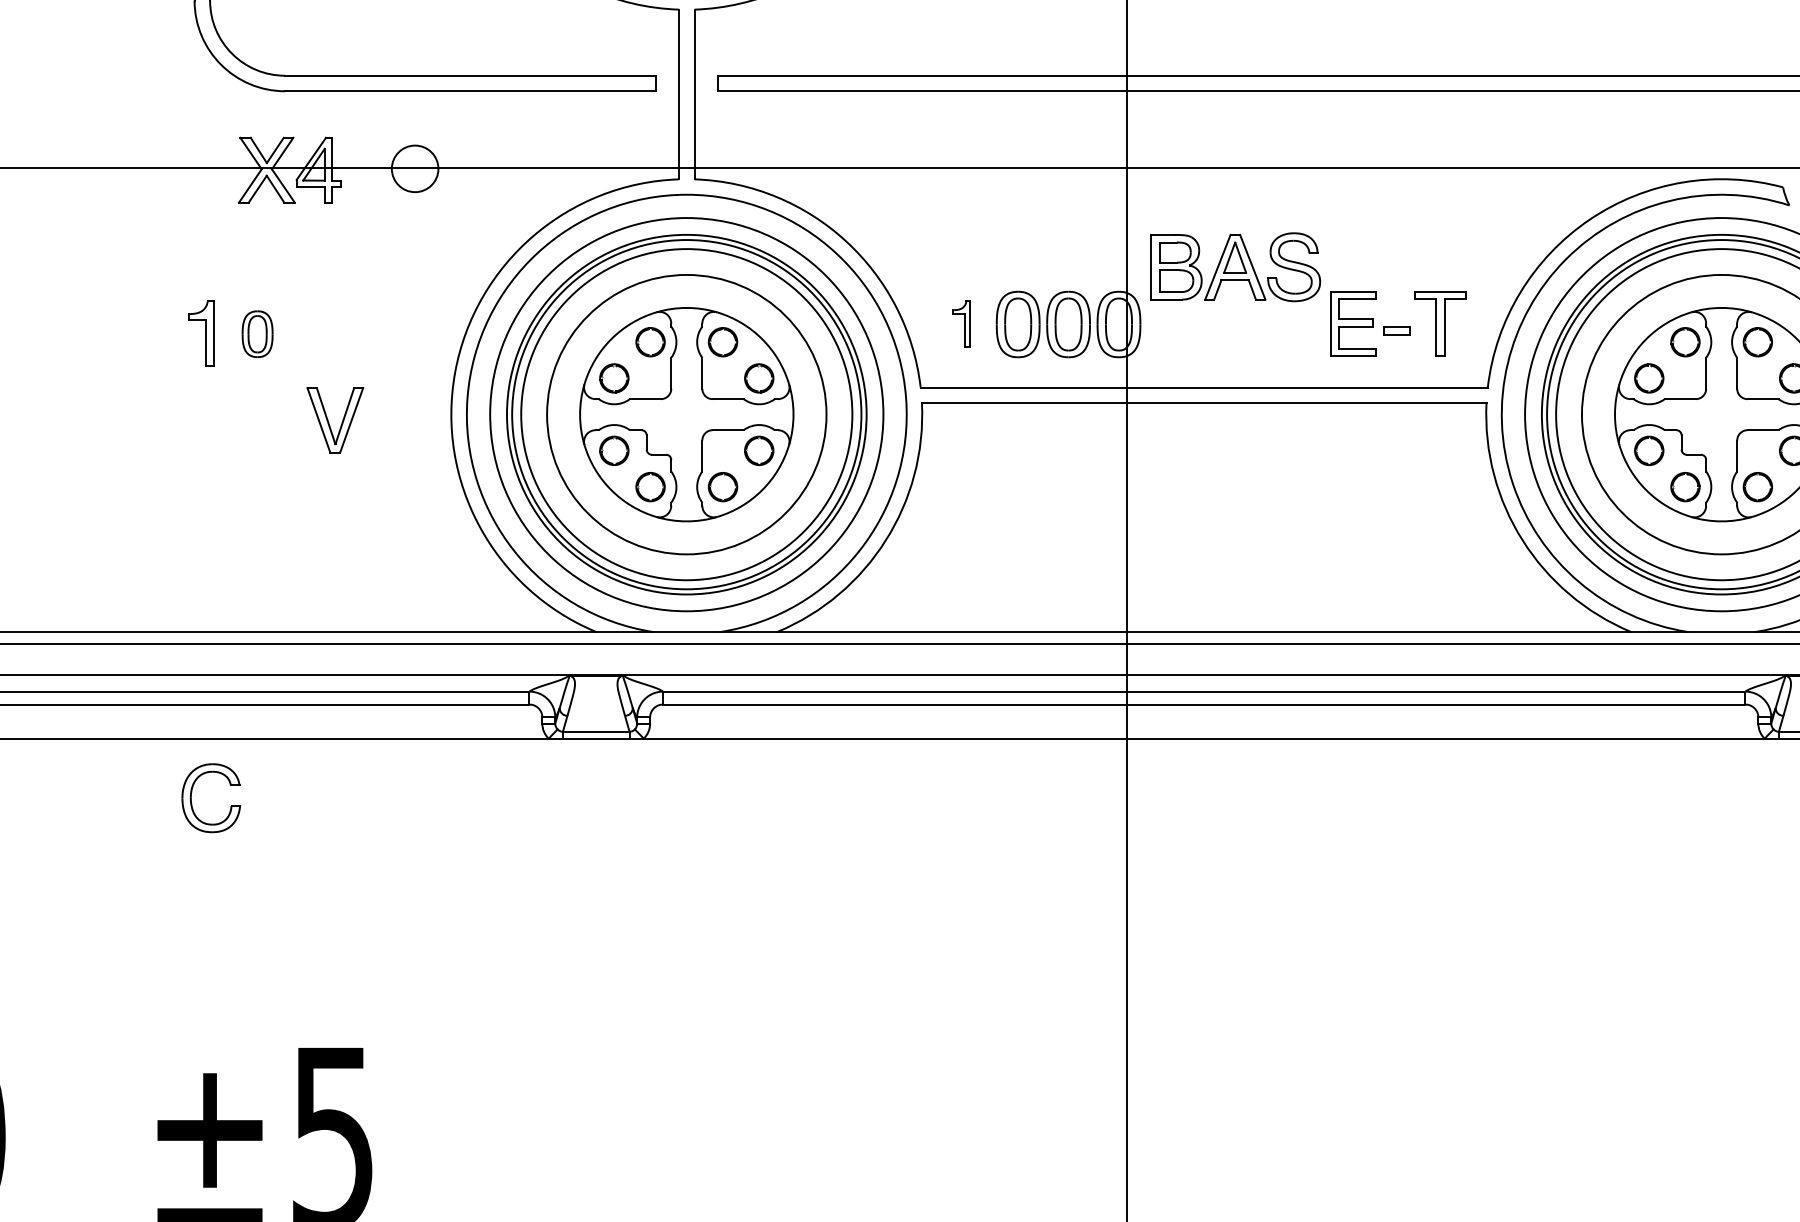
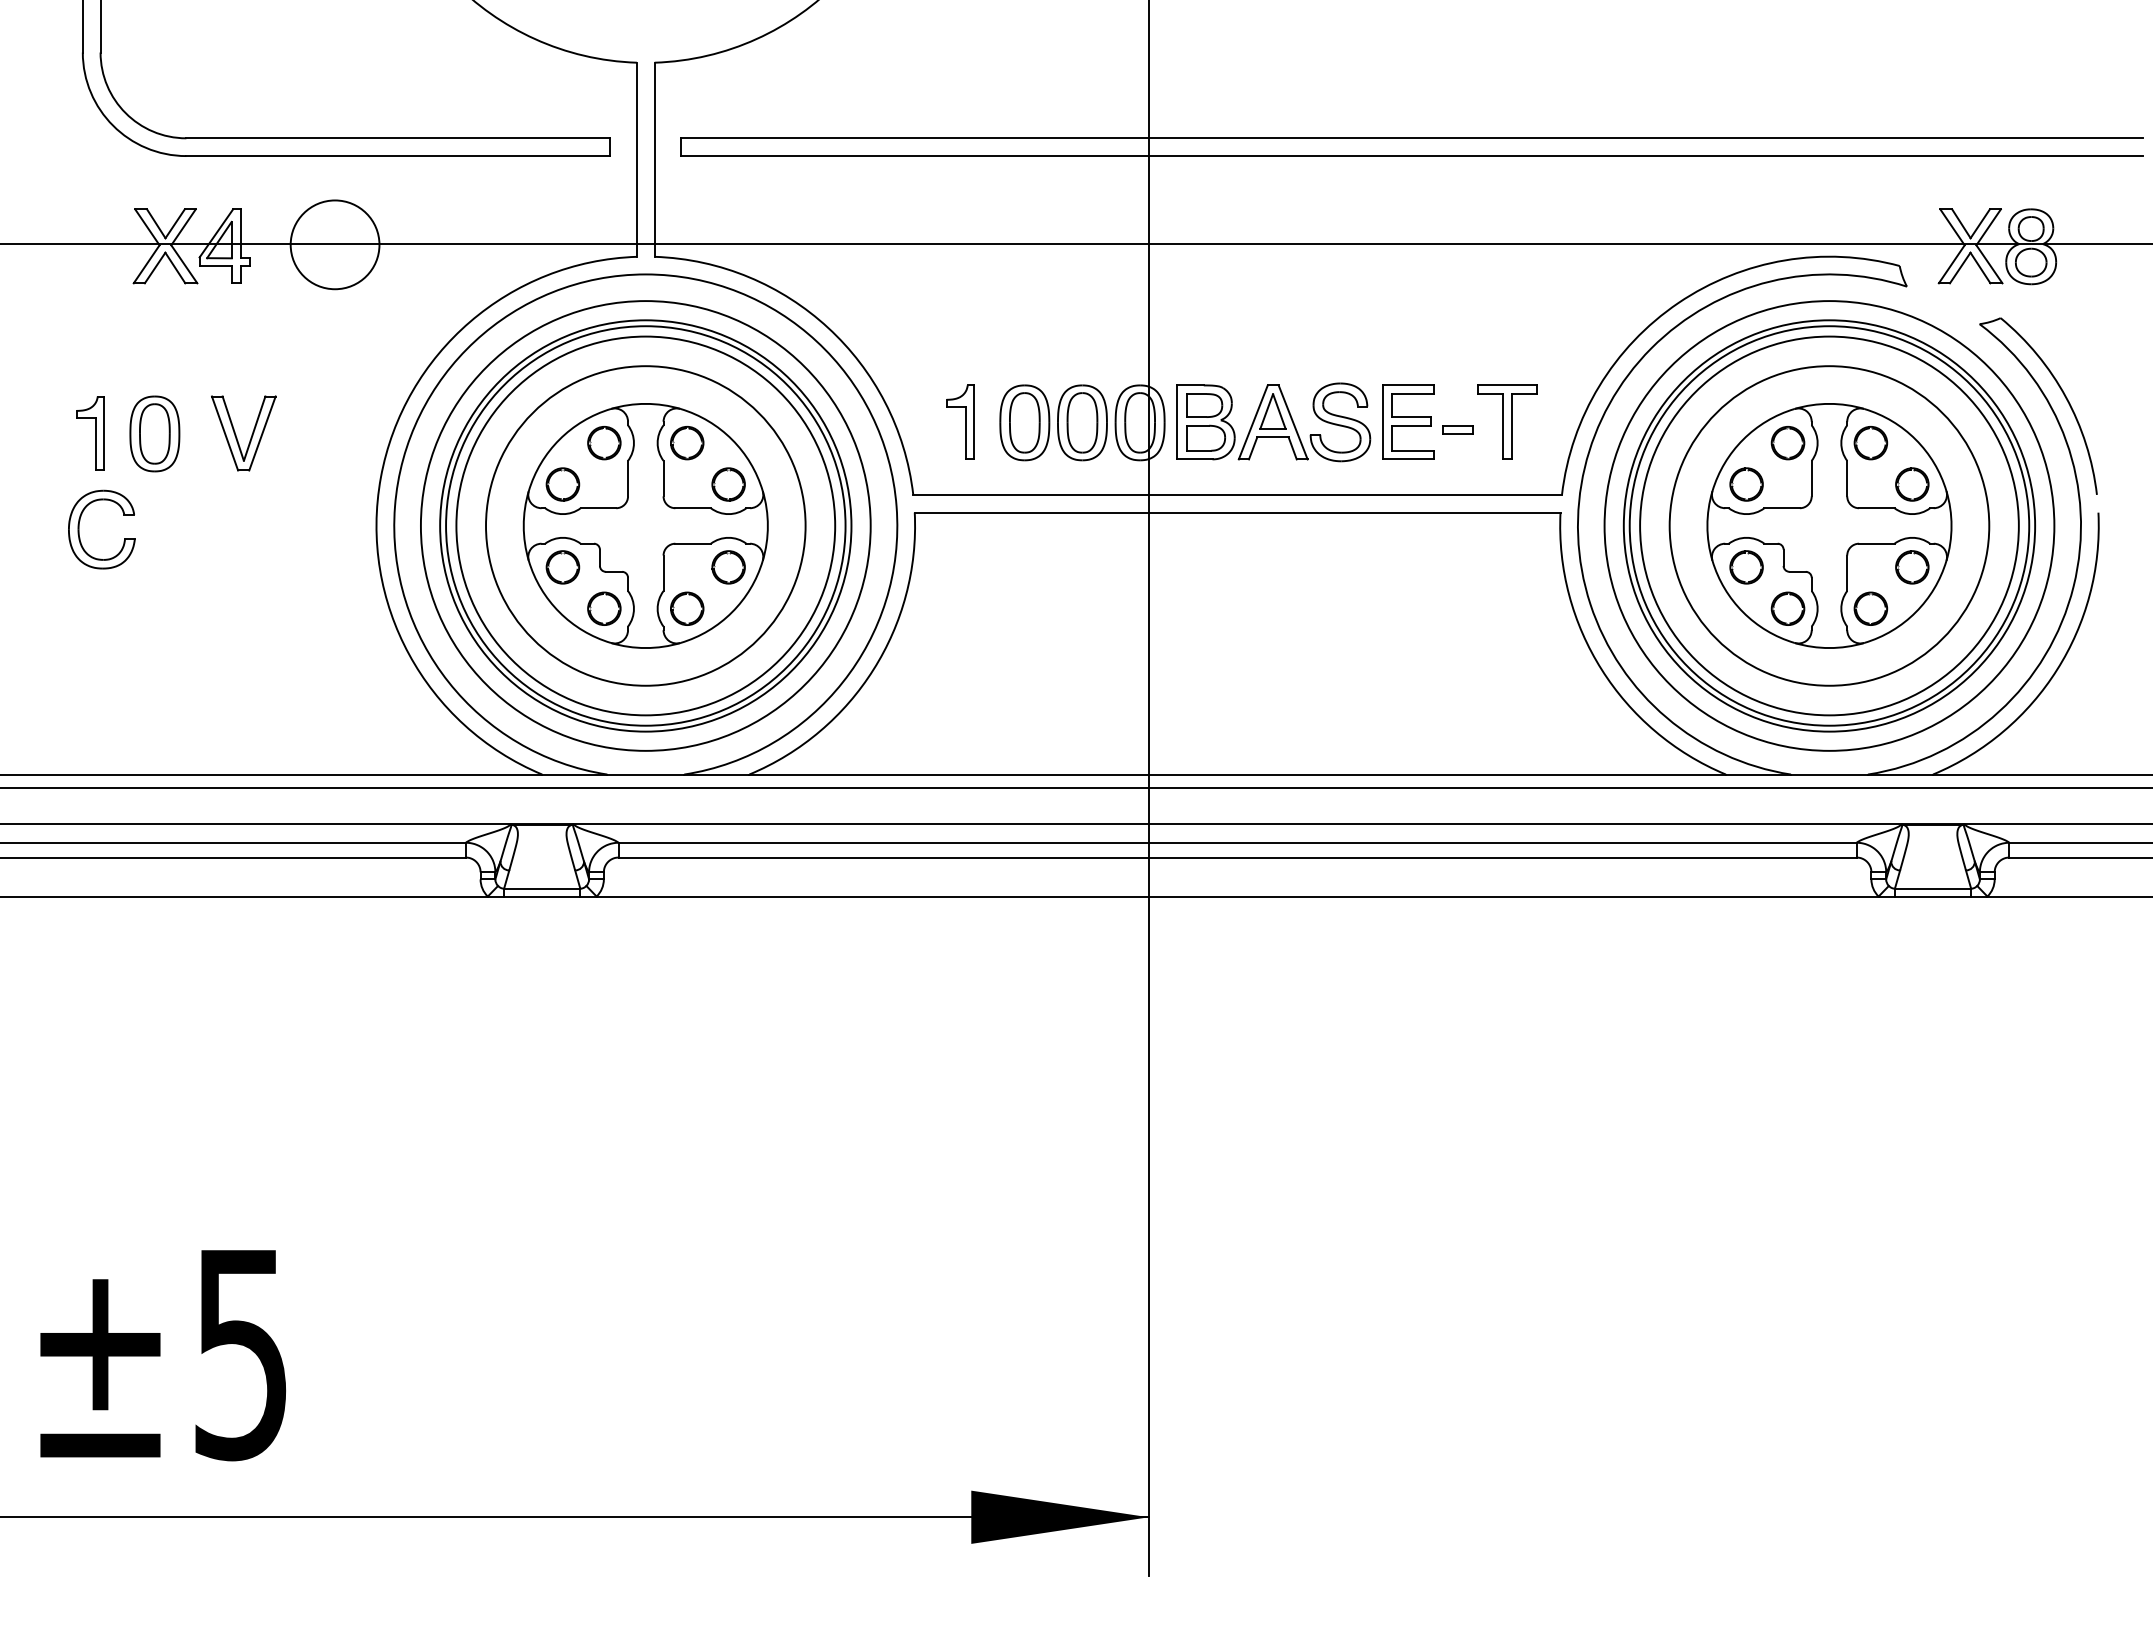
circle: (414, 168) -> (334, 244), size x1.67
part: (1235, 267) -> (1273, 422), moved
part: (961, 323) -> (960, 421), size x1.43
part: (257, 333) -> (154, 433), size x1.43
part: (328, 421) -> (236, 434), moved
part: (191, 798) -> (79, 529), moved

